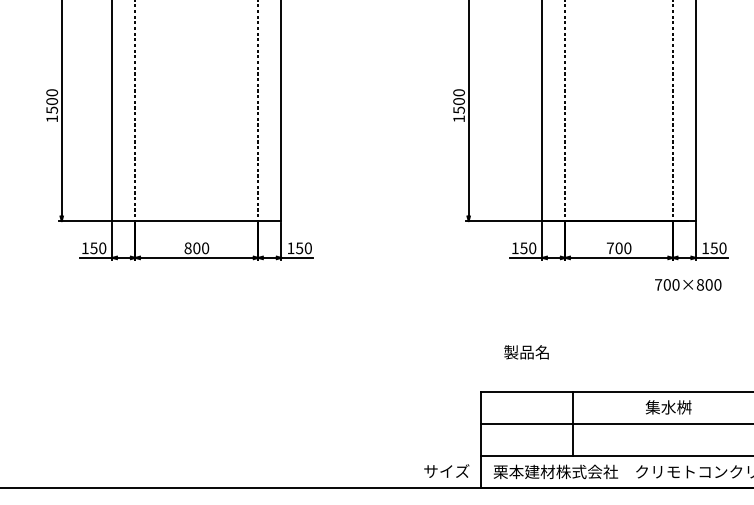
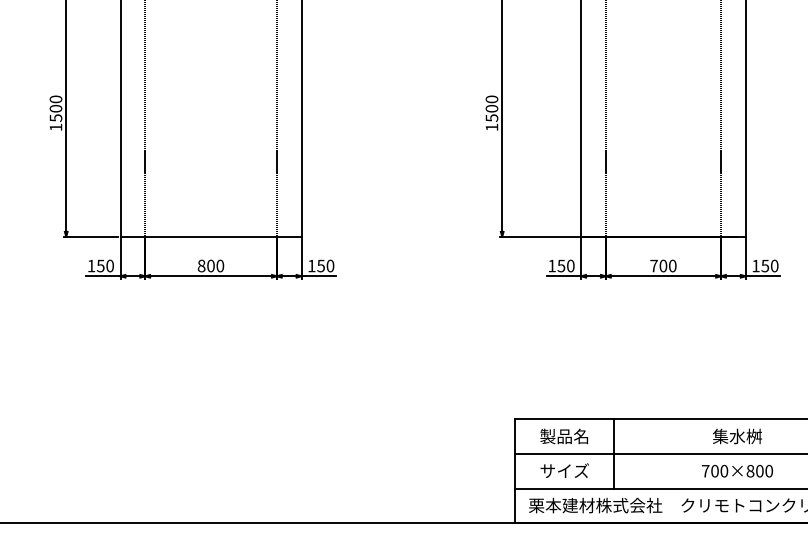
text: (688, 284) -> (737, 470), moved
text: (525, 352) -> (563, 436), moved
text: (668, 407) -> (737, 436), moved
text: (446, 470) -> (564, 470), moved

